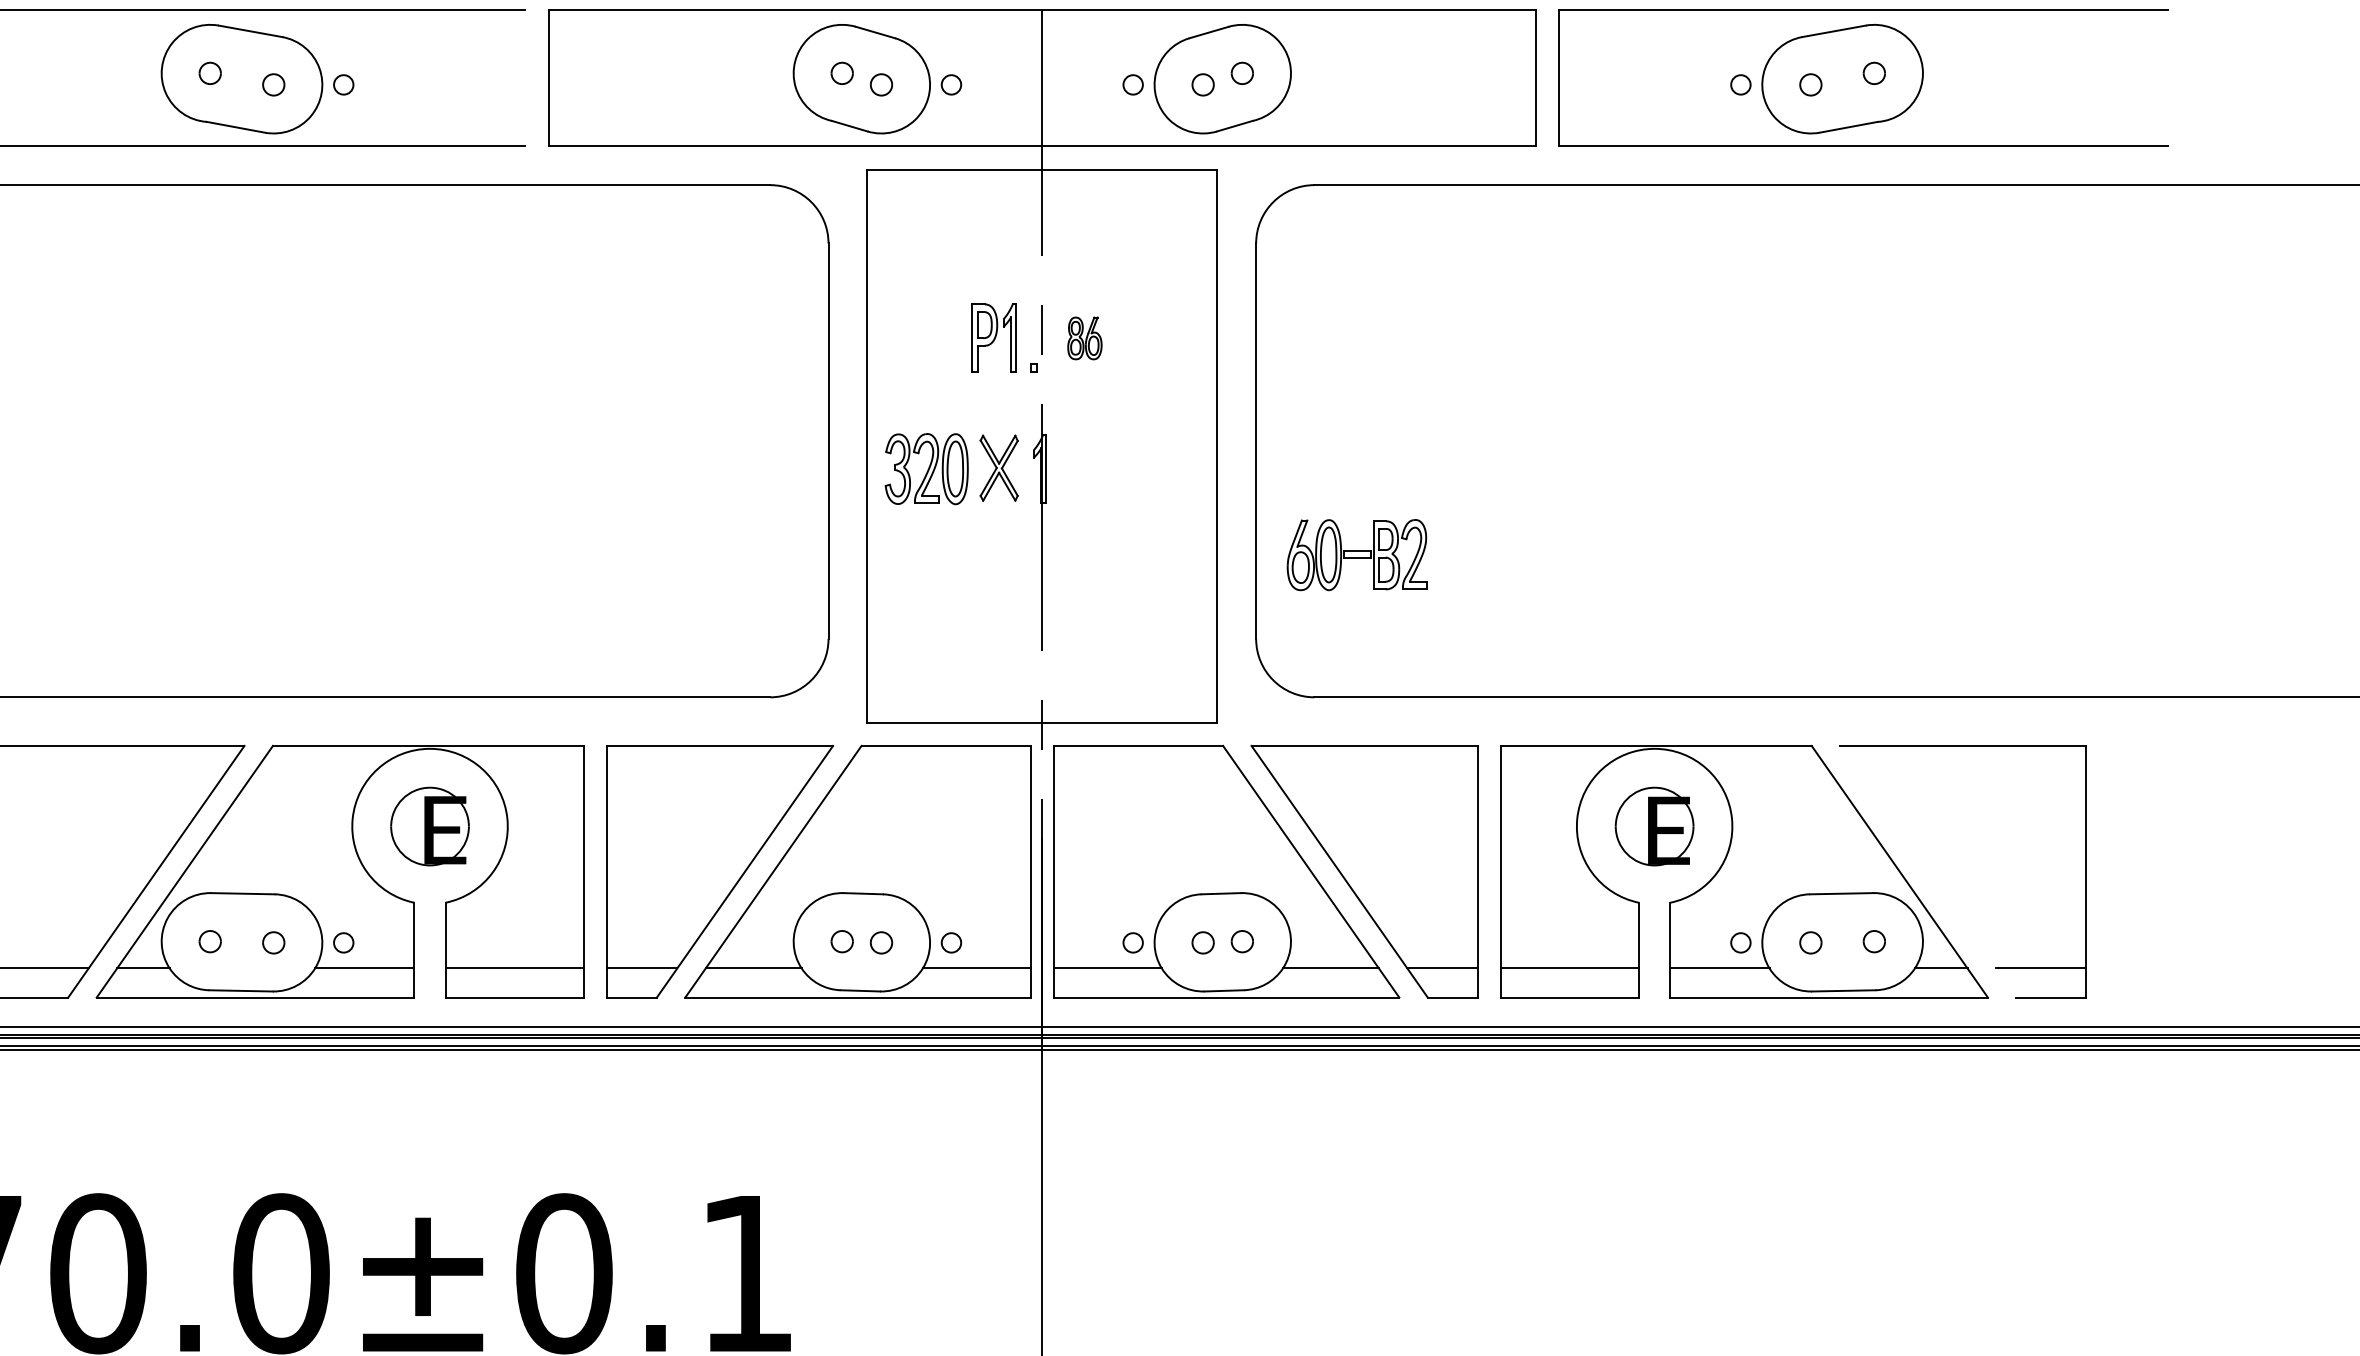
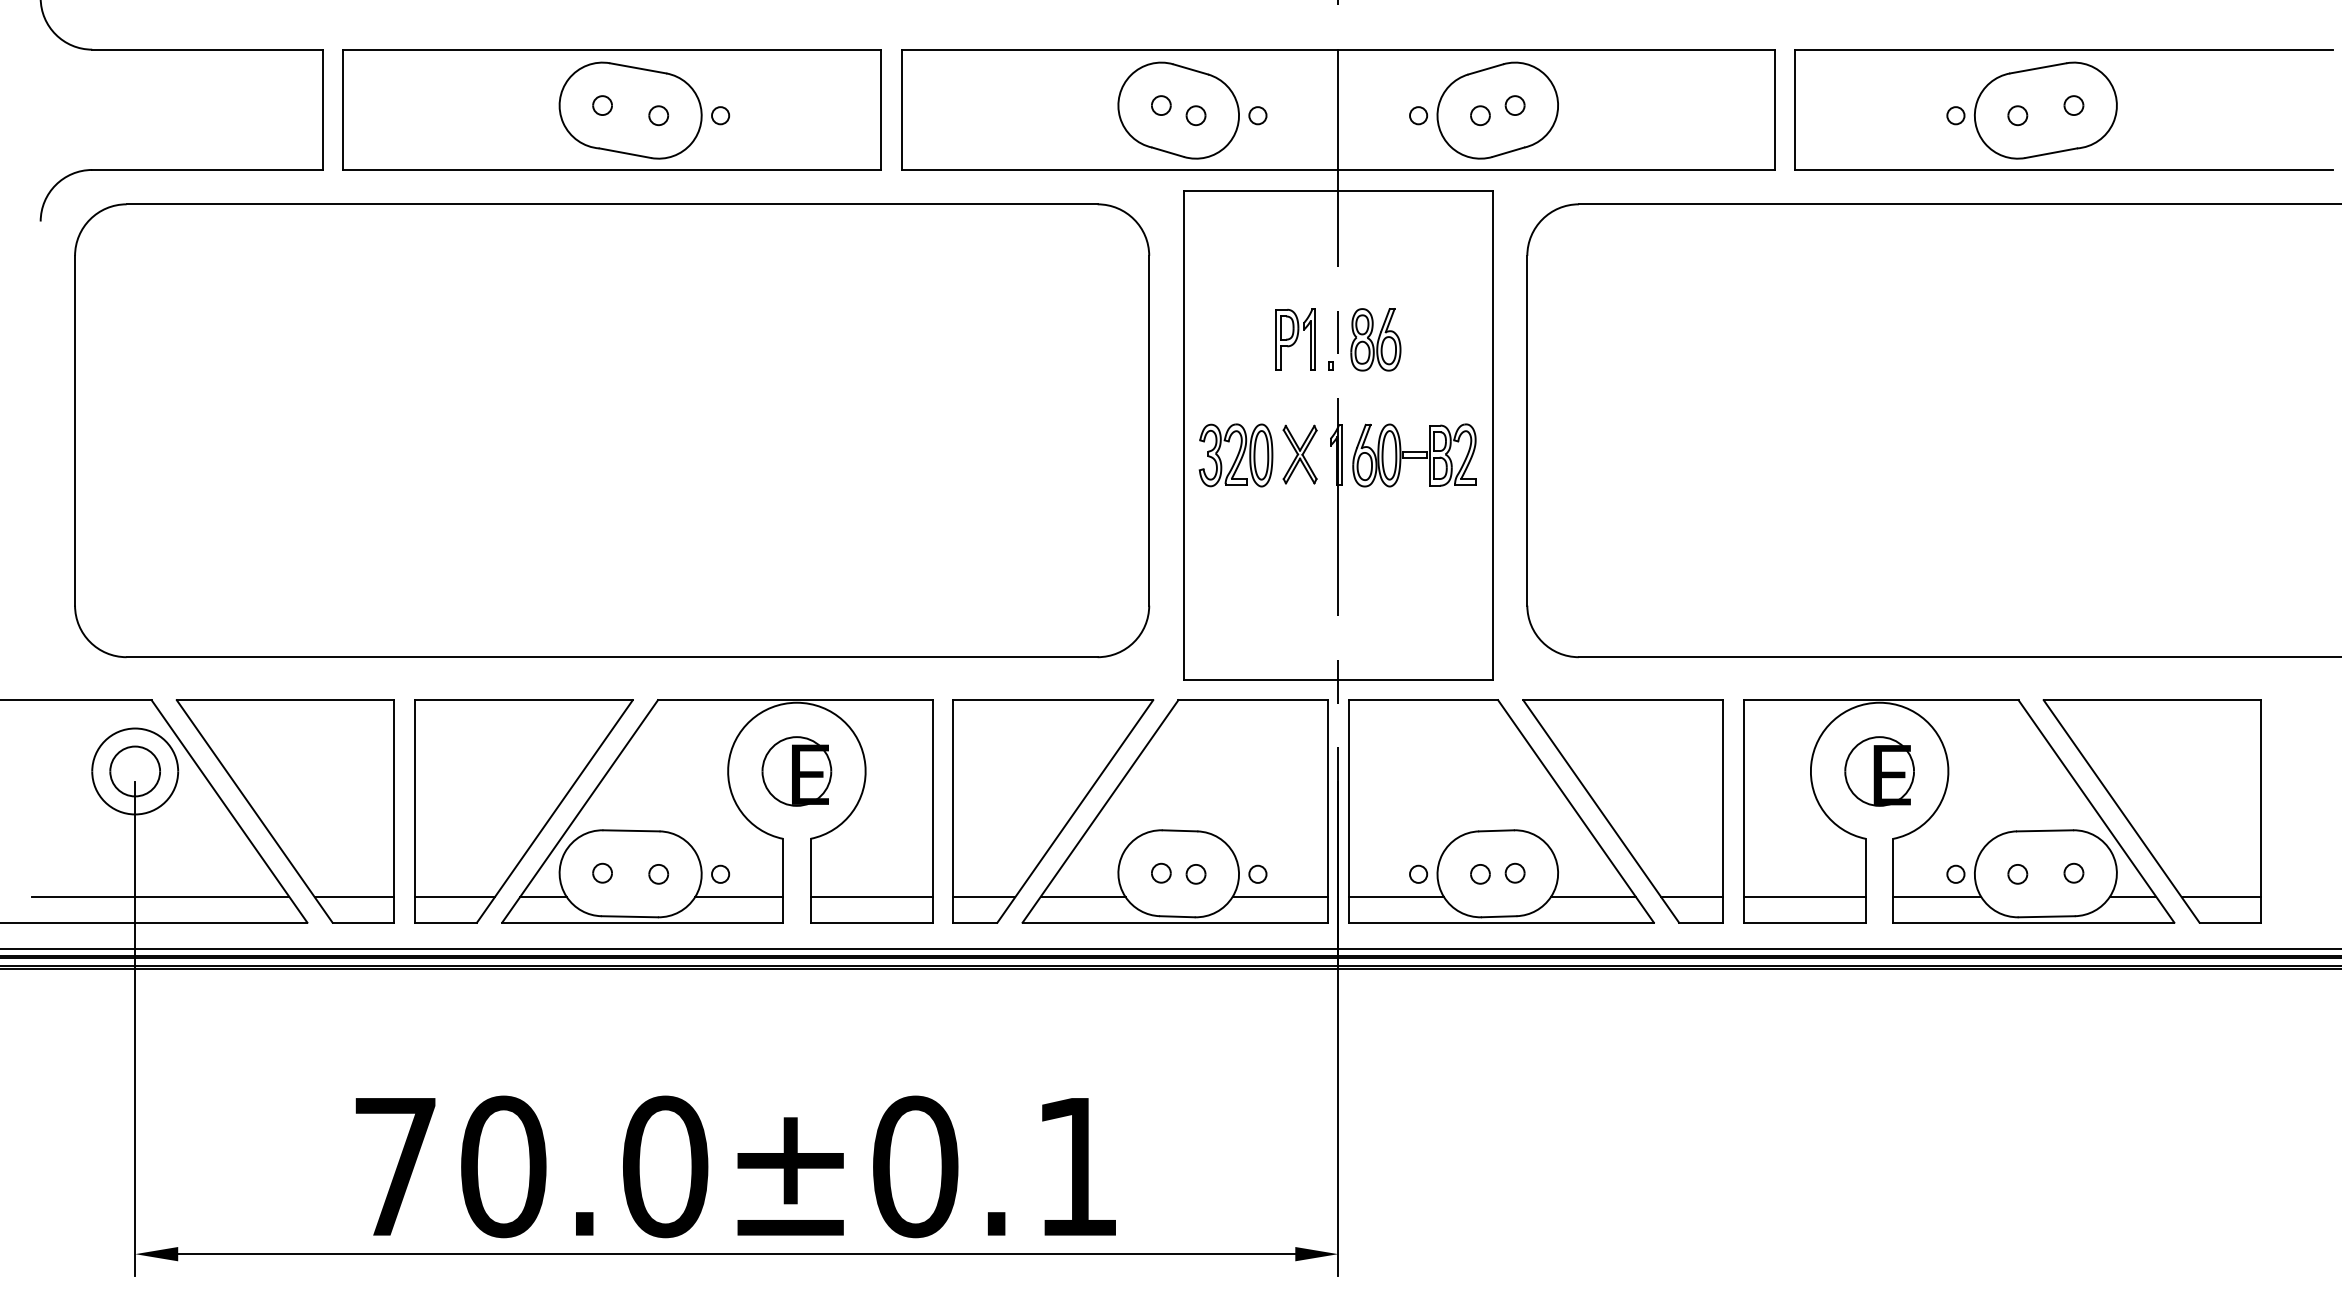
line: (525, 77) -> (881, 109), added
part: (1084, 337) -> (1375, 339), size x1.67
part: (1357, 555) -> (1414, 455), moved
line: (1928, 871) -> (2121, 811), added

